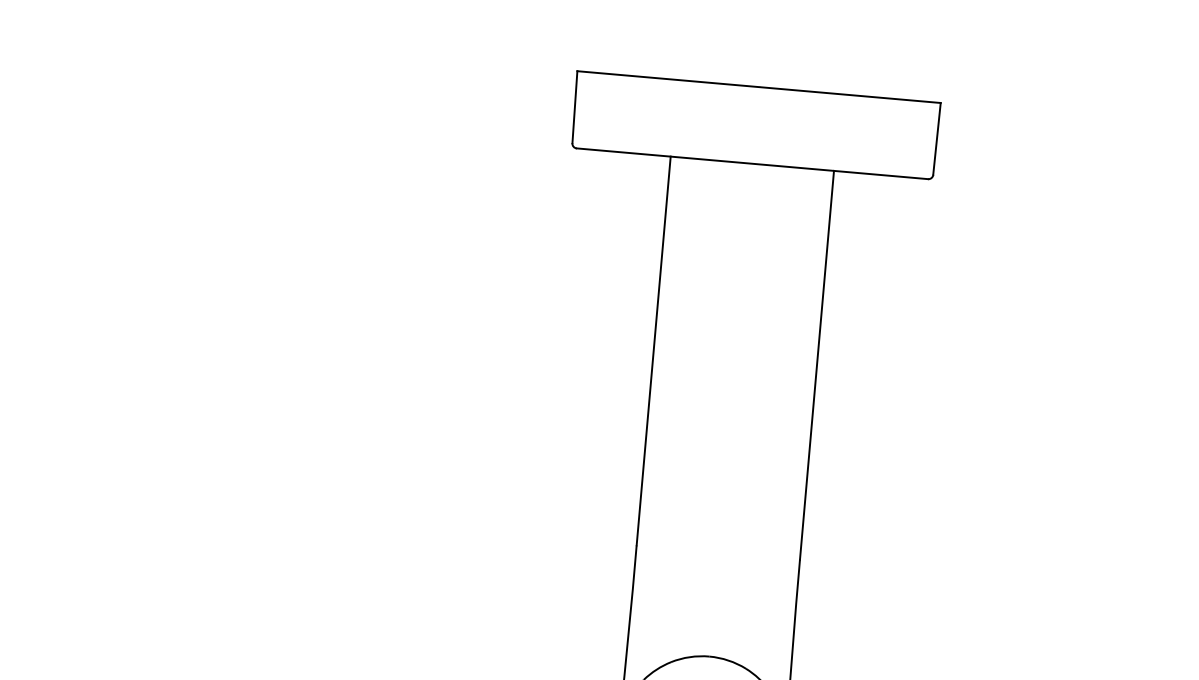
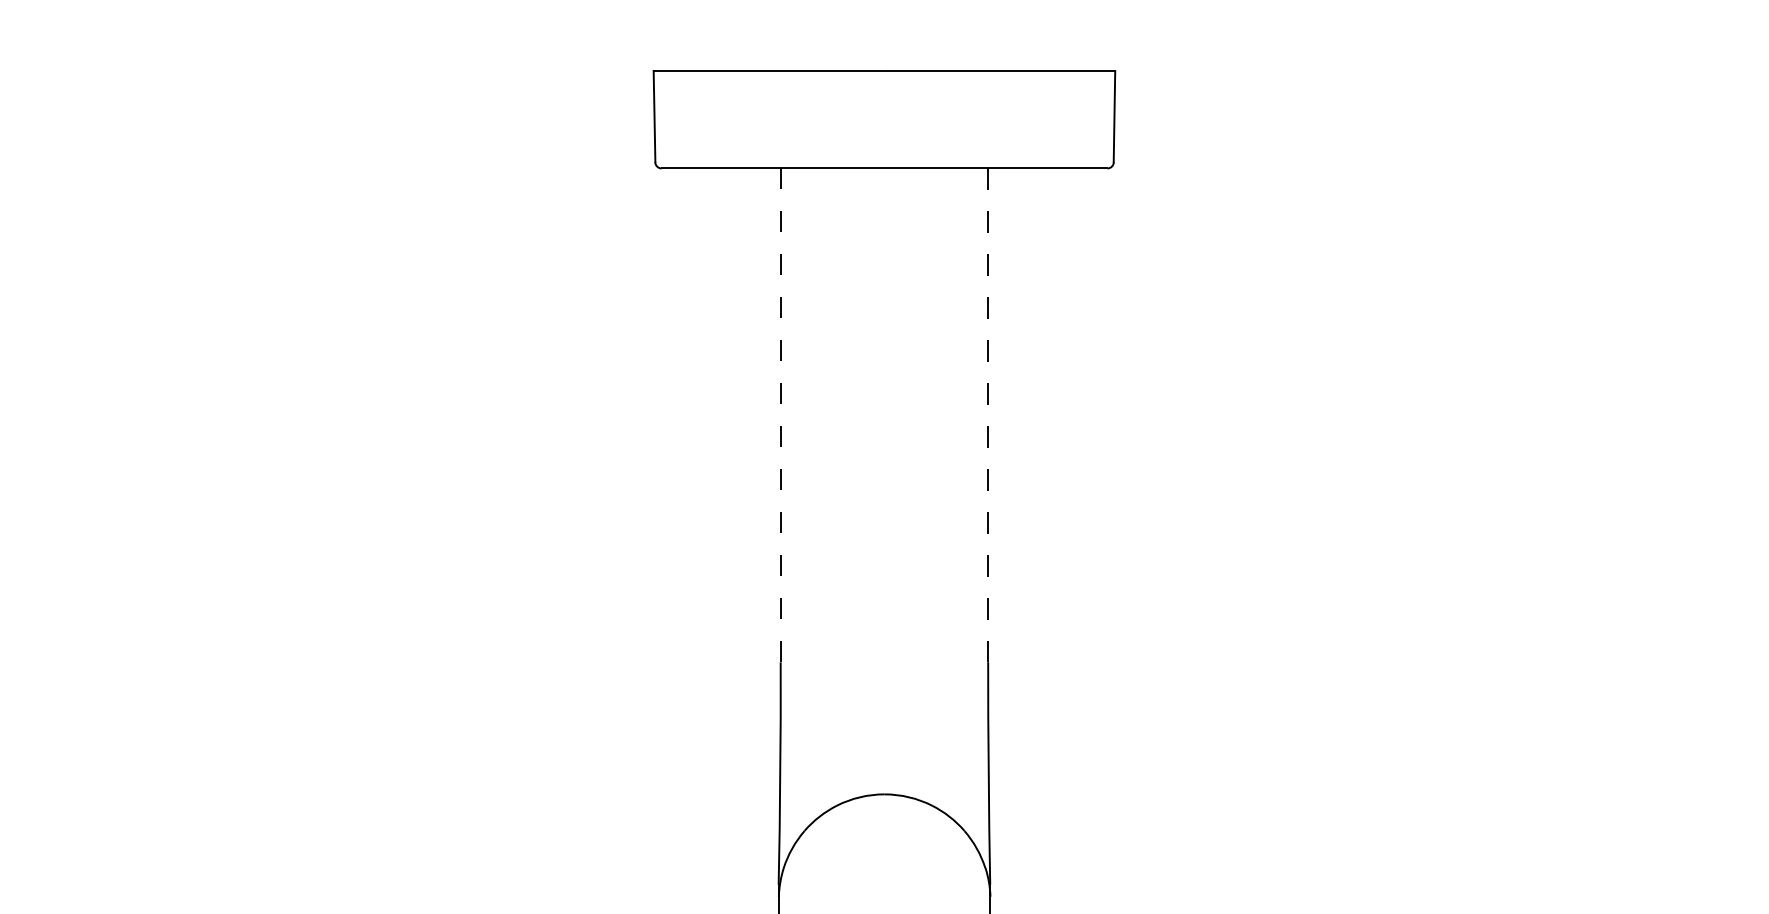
line: (653, 351) -> (780, 415), solid -> dashed
line: (817, 365) -> (988, 415), solid -> dashed

